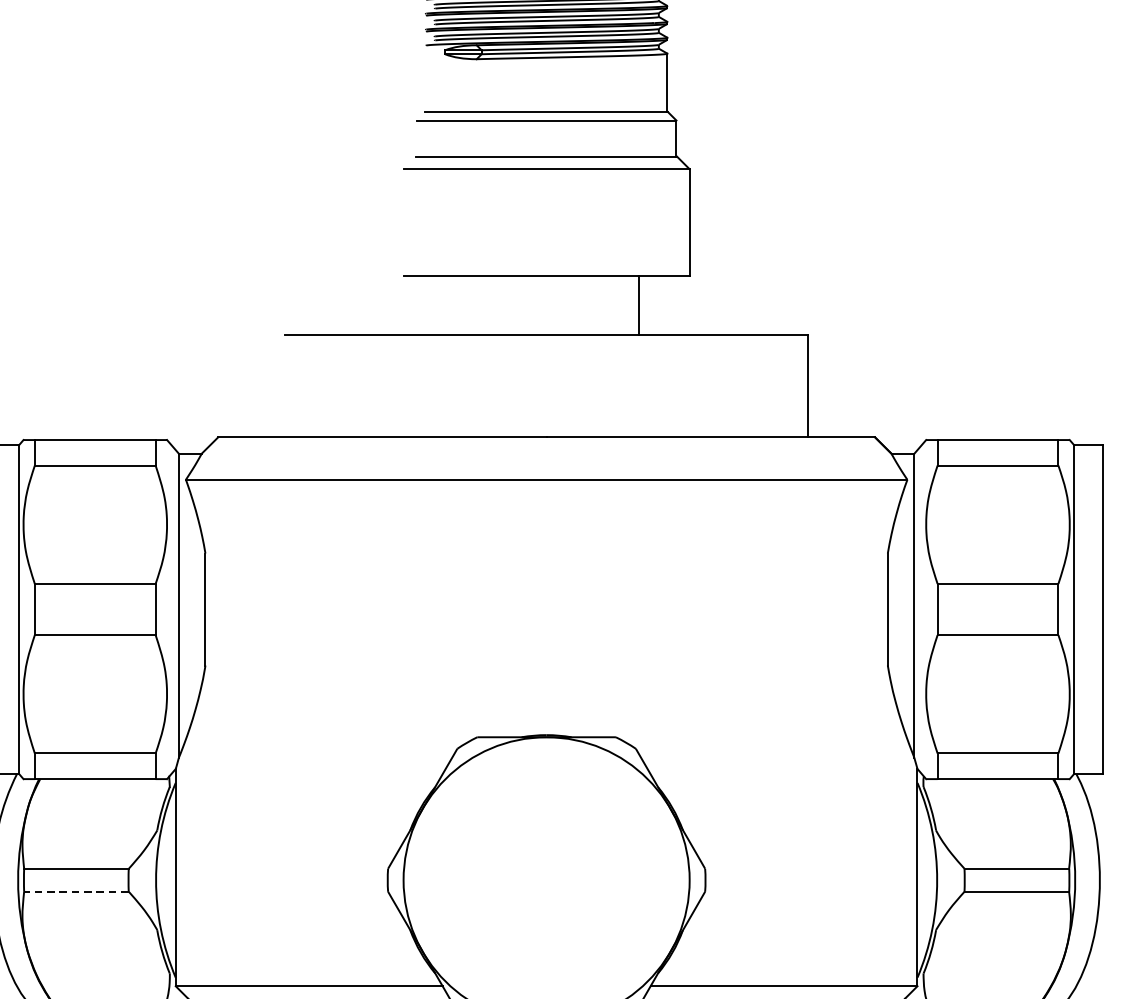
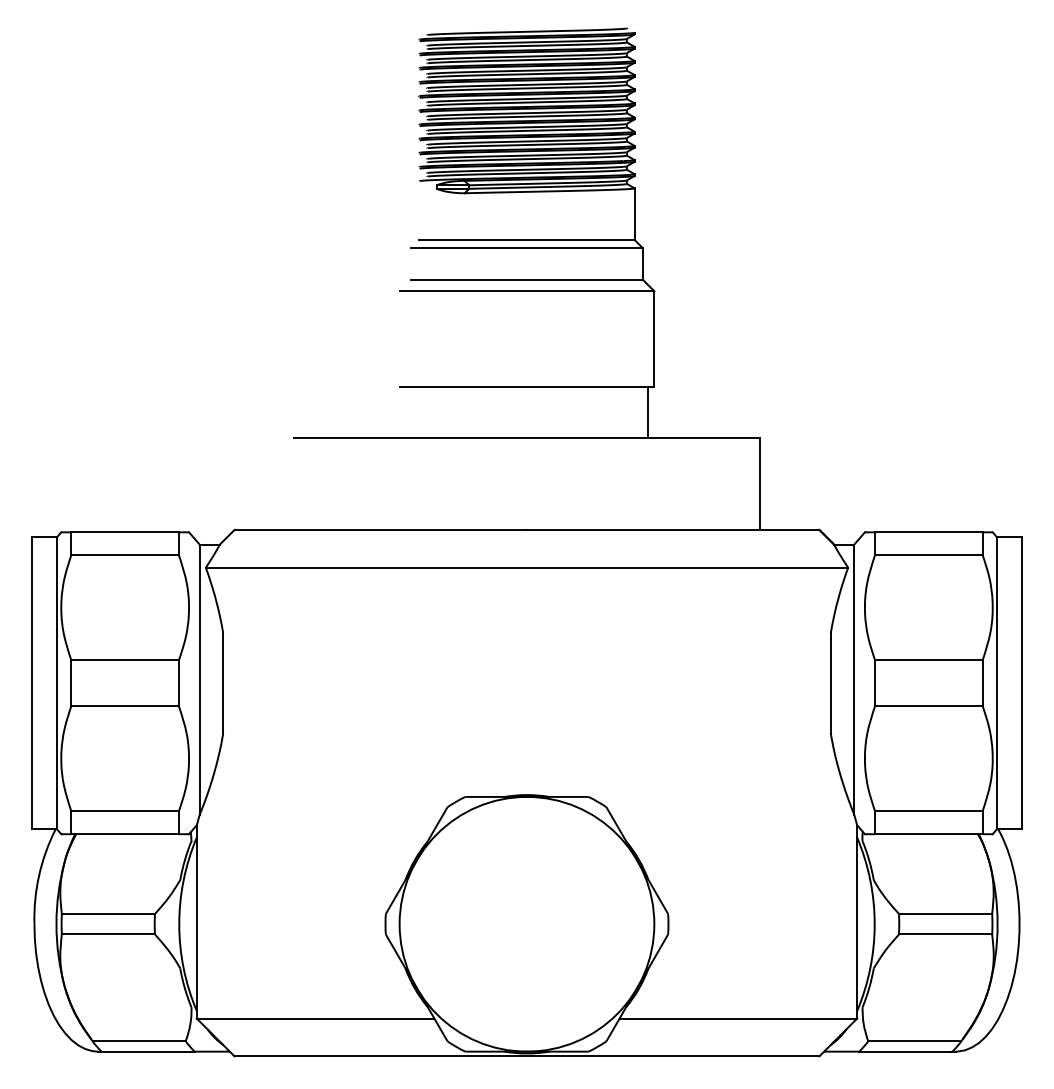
line: (639, 305) -> (648, 412), moved
line: (76, 891) -> (108, 934), dashed -> solid

